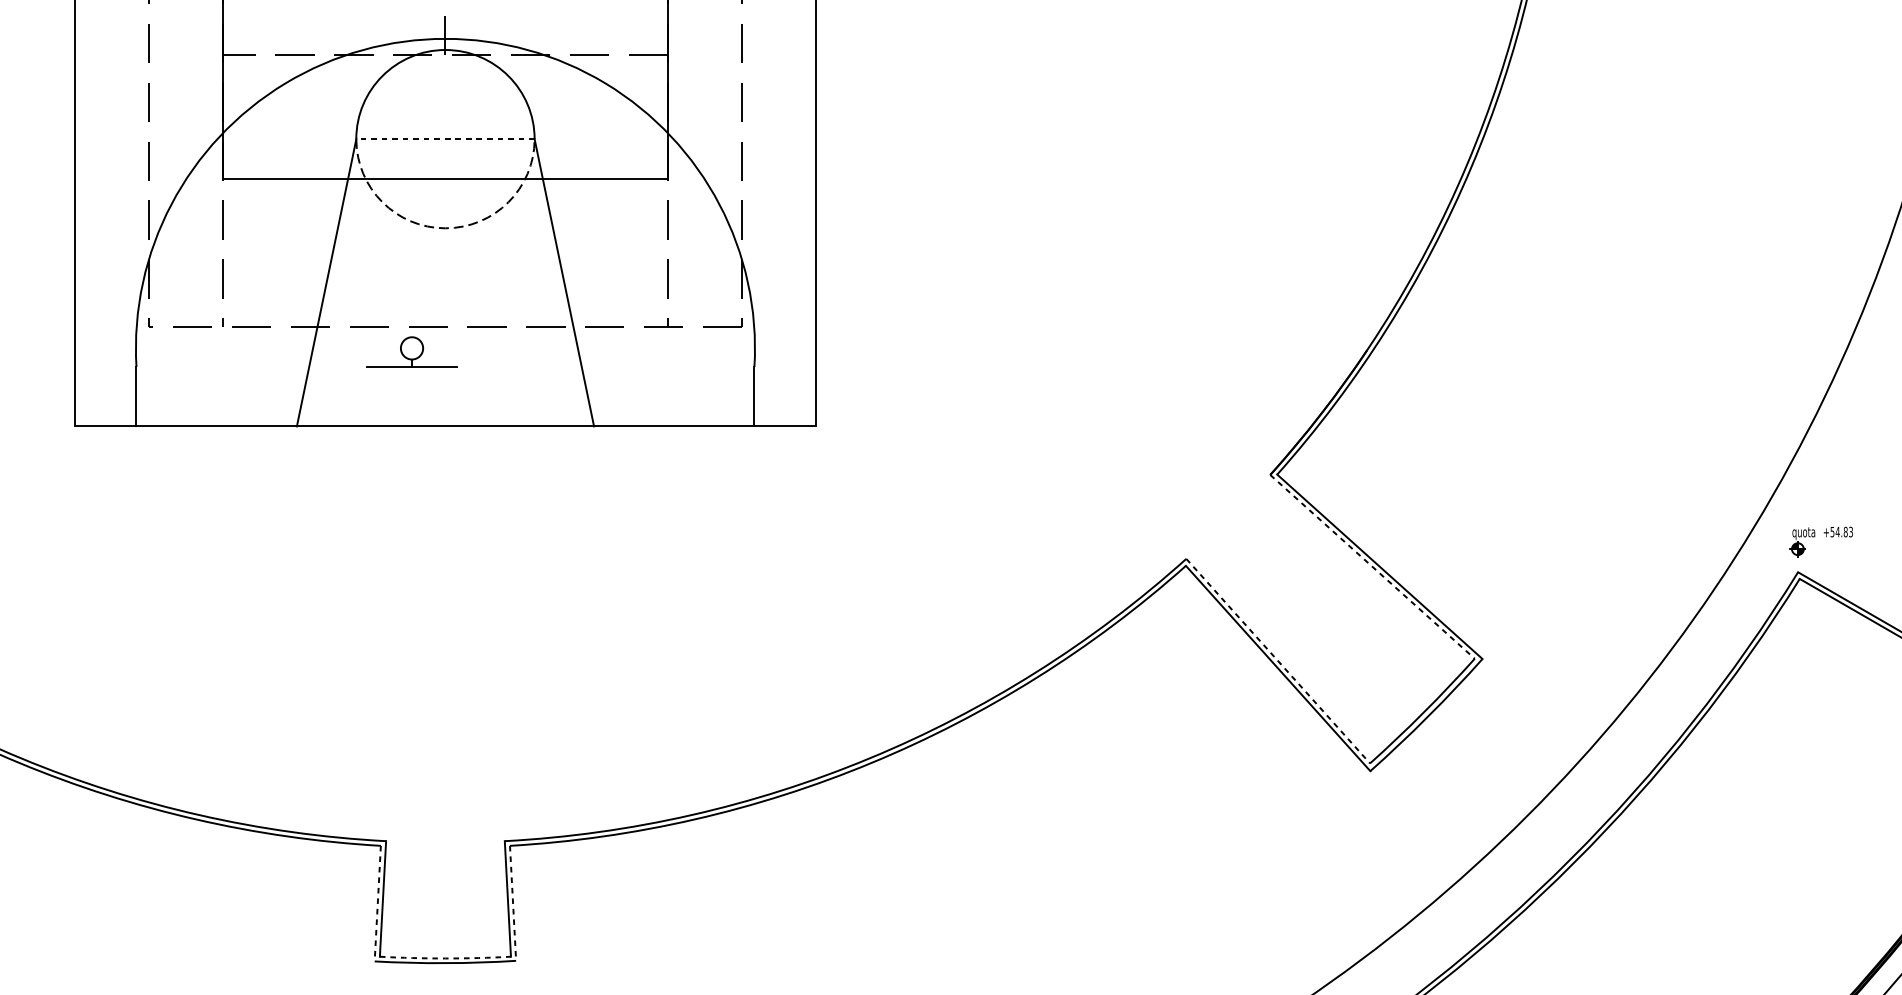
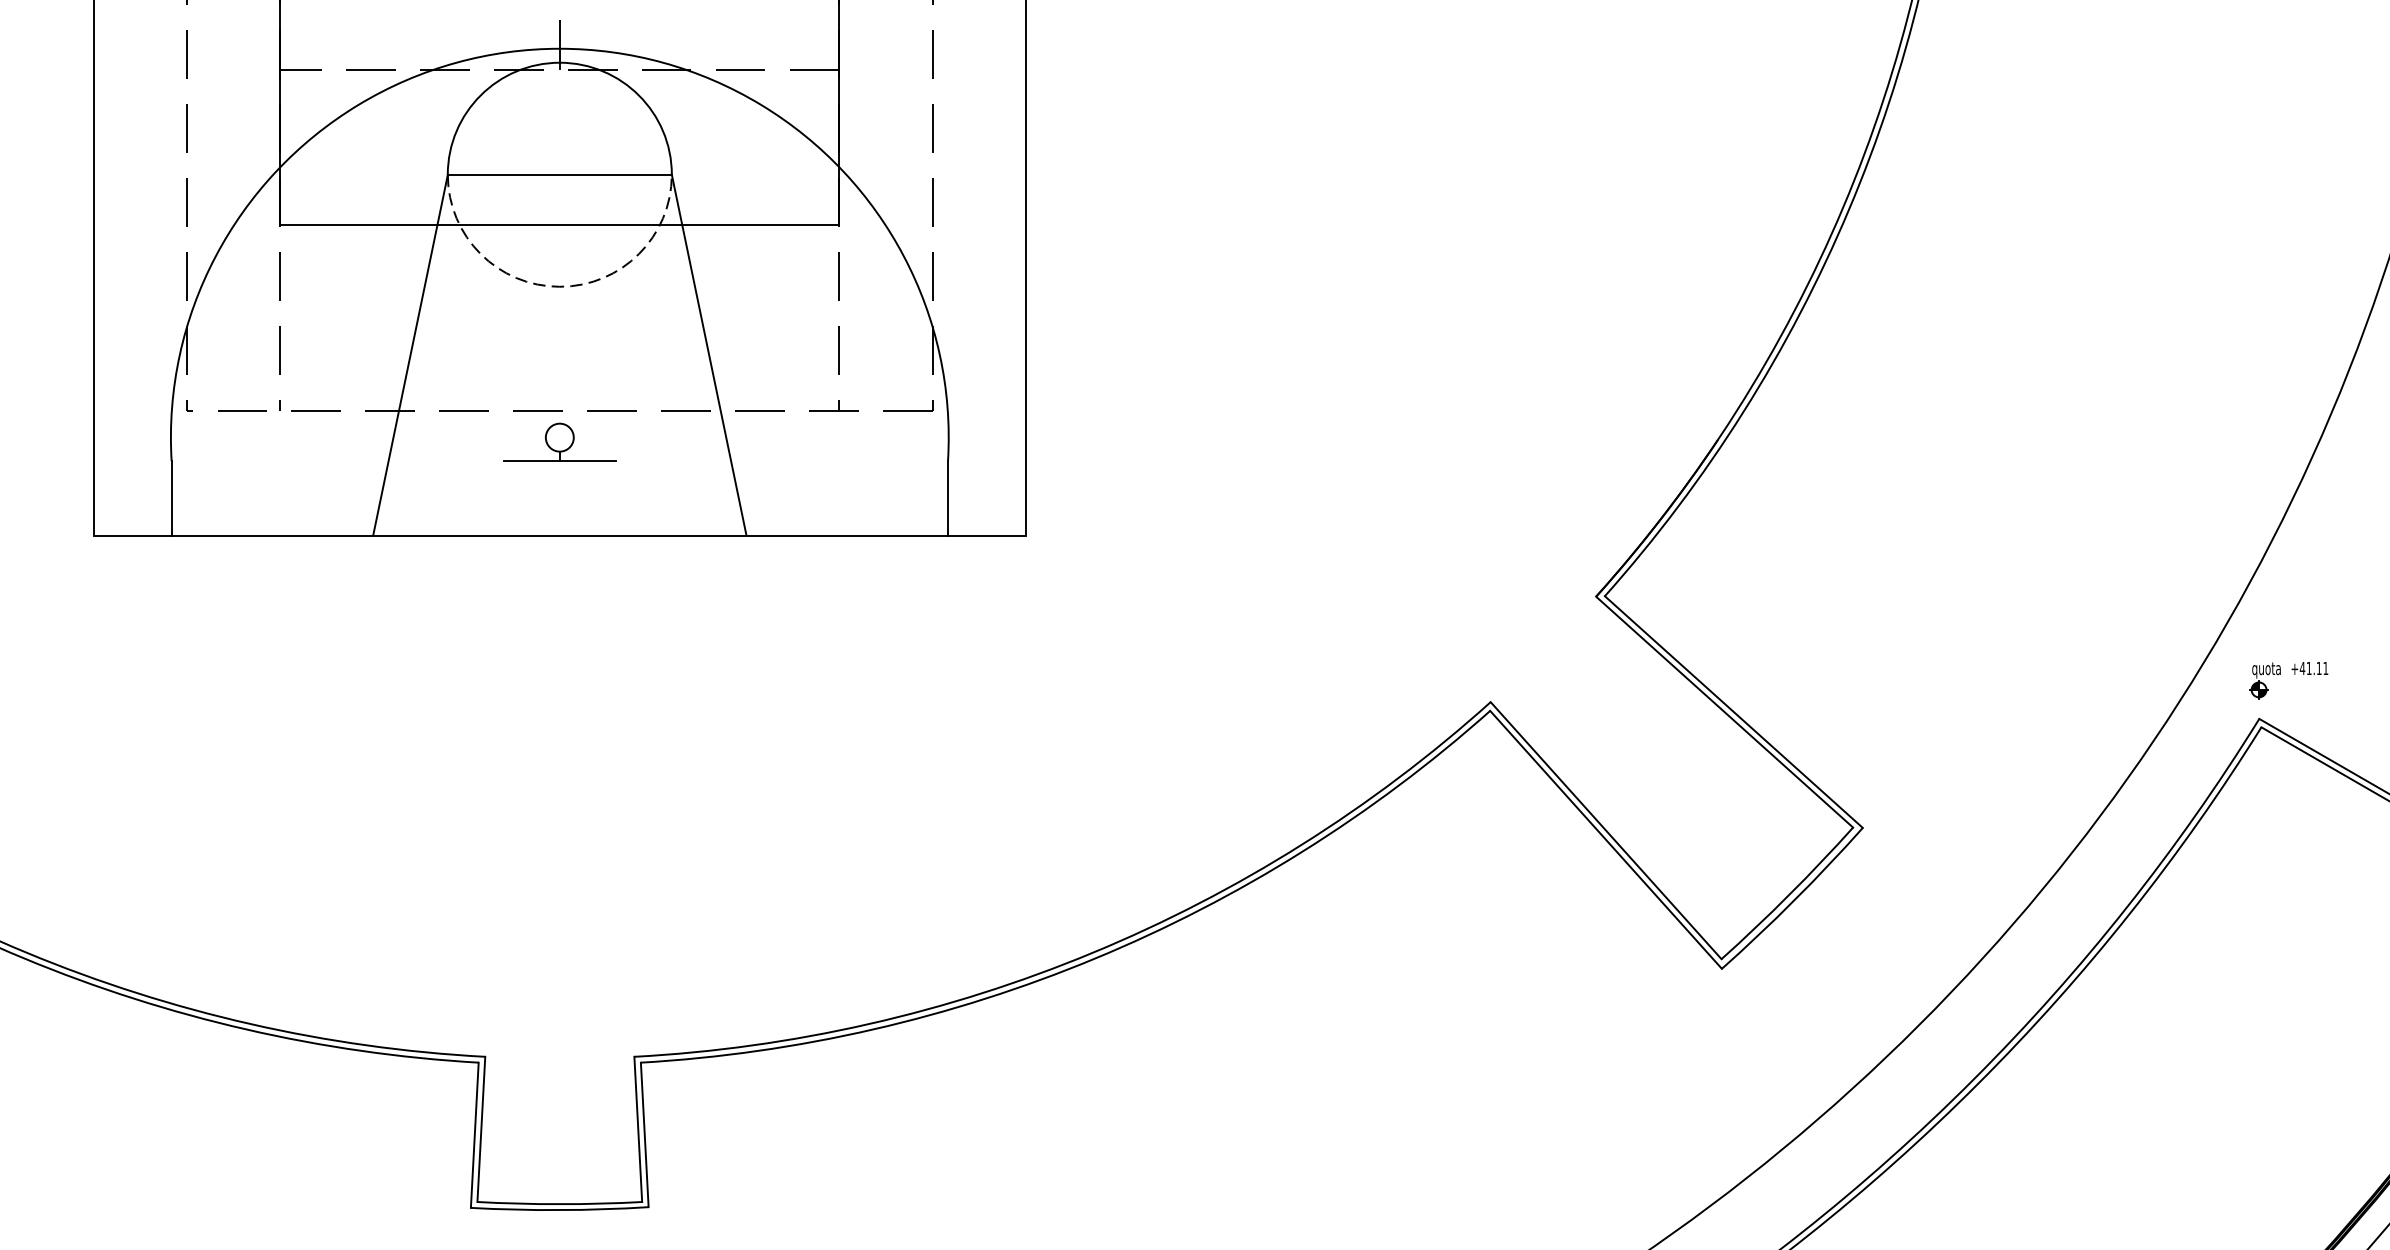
line: (445, 138) -> (559, 174), dashed -> solid
part: (411, 351) -> (559, 441), moved
text: (1841, 532) -> (2313, 668), +54.83 -> +41.11
line: (1372, 567) -> (1724, 712), dashed -> solid
line: (1278, 661) -> (1606, 830), dashed -> solid
line: (377, 903) -> (474, 1135), dashed -> solid
line: (512, 903) -> (644, 1135), dashed -> solid
arc: (445, 958) -> (559, 1204), dashed -> solid

